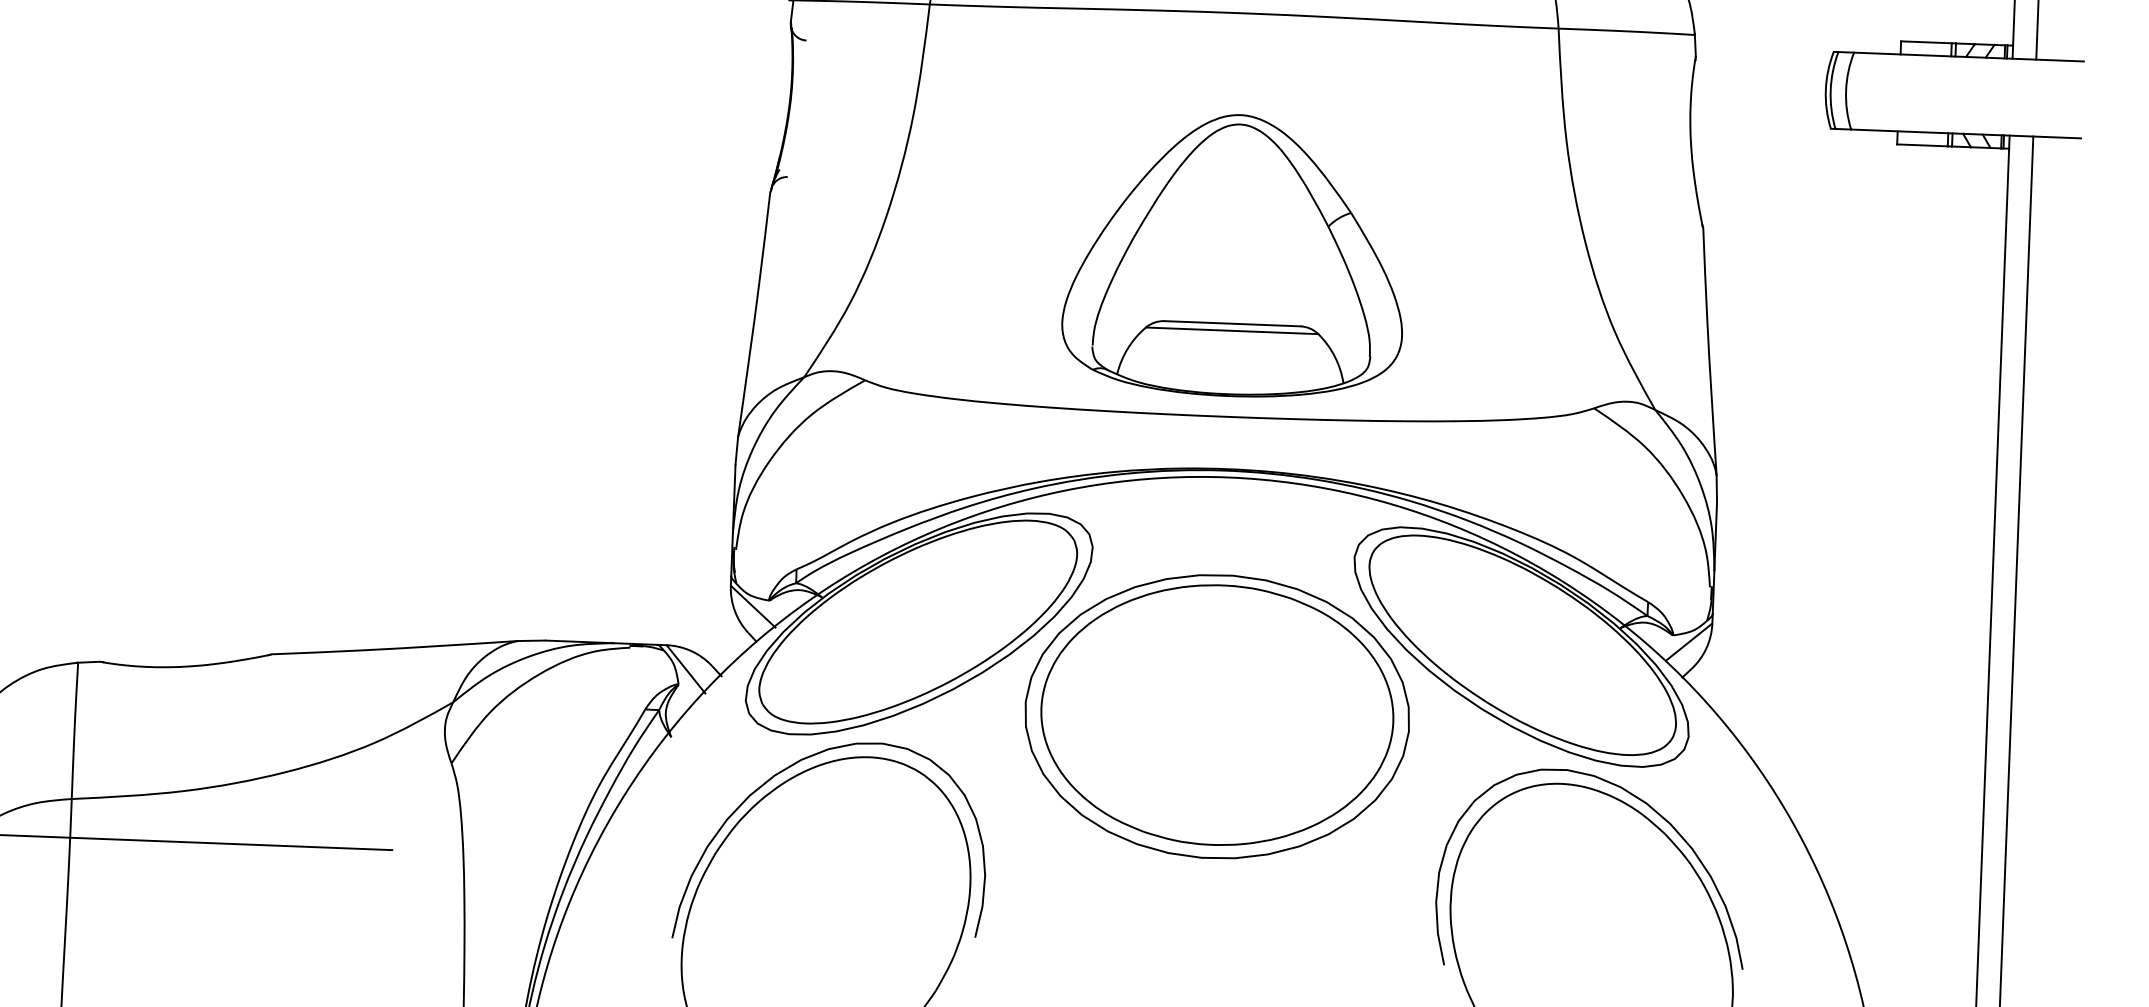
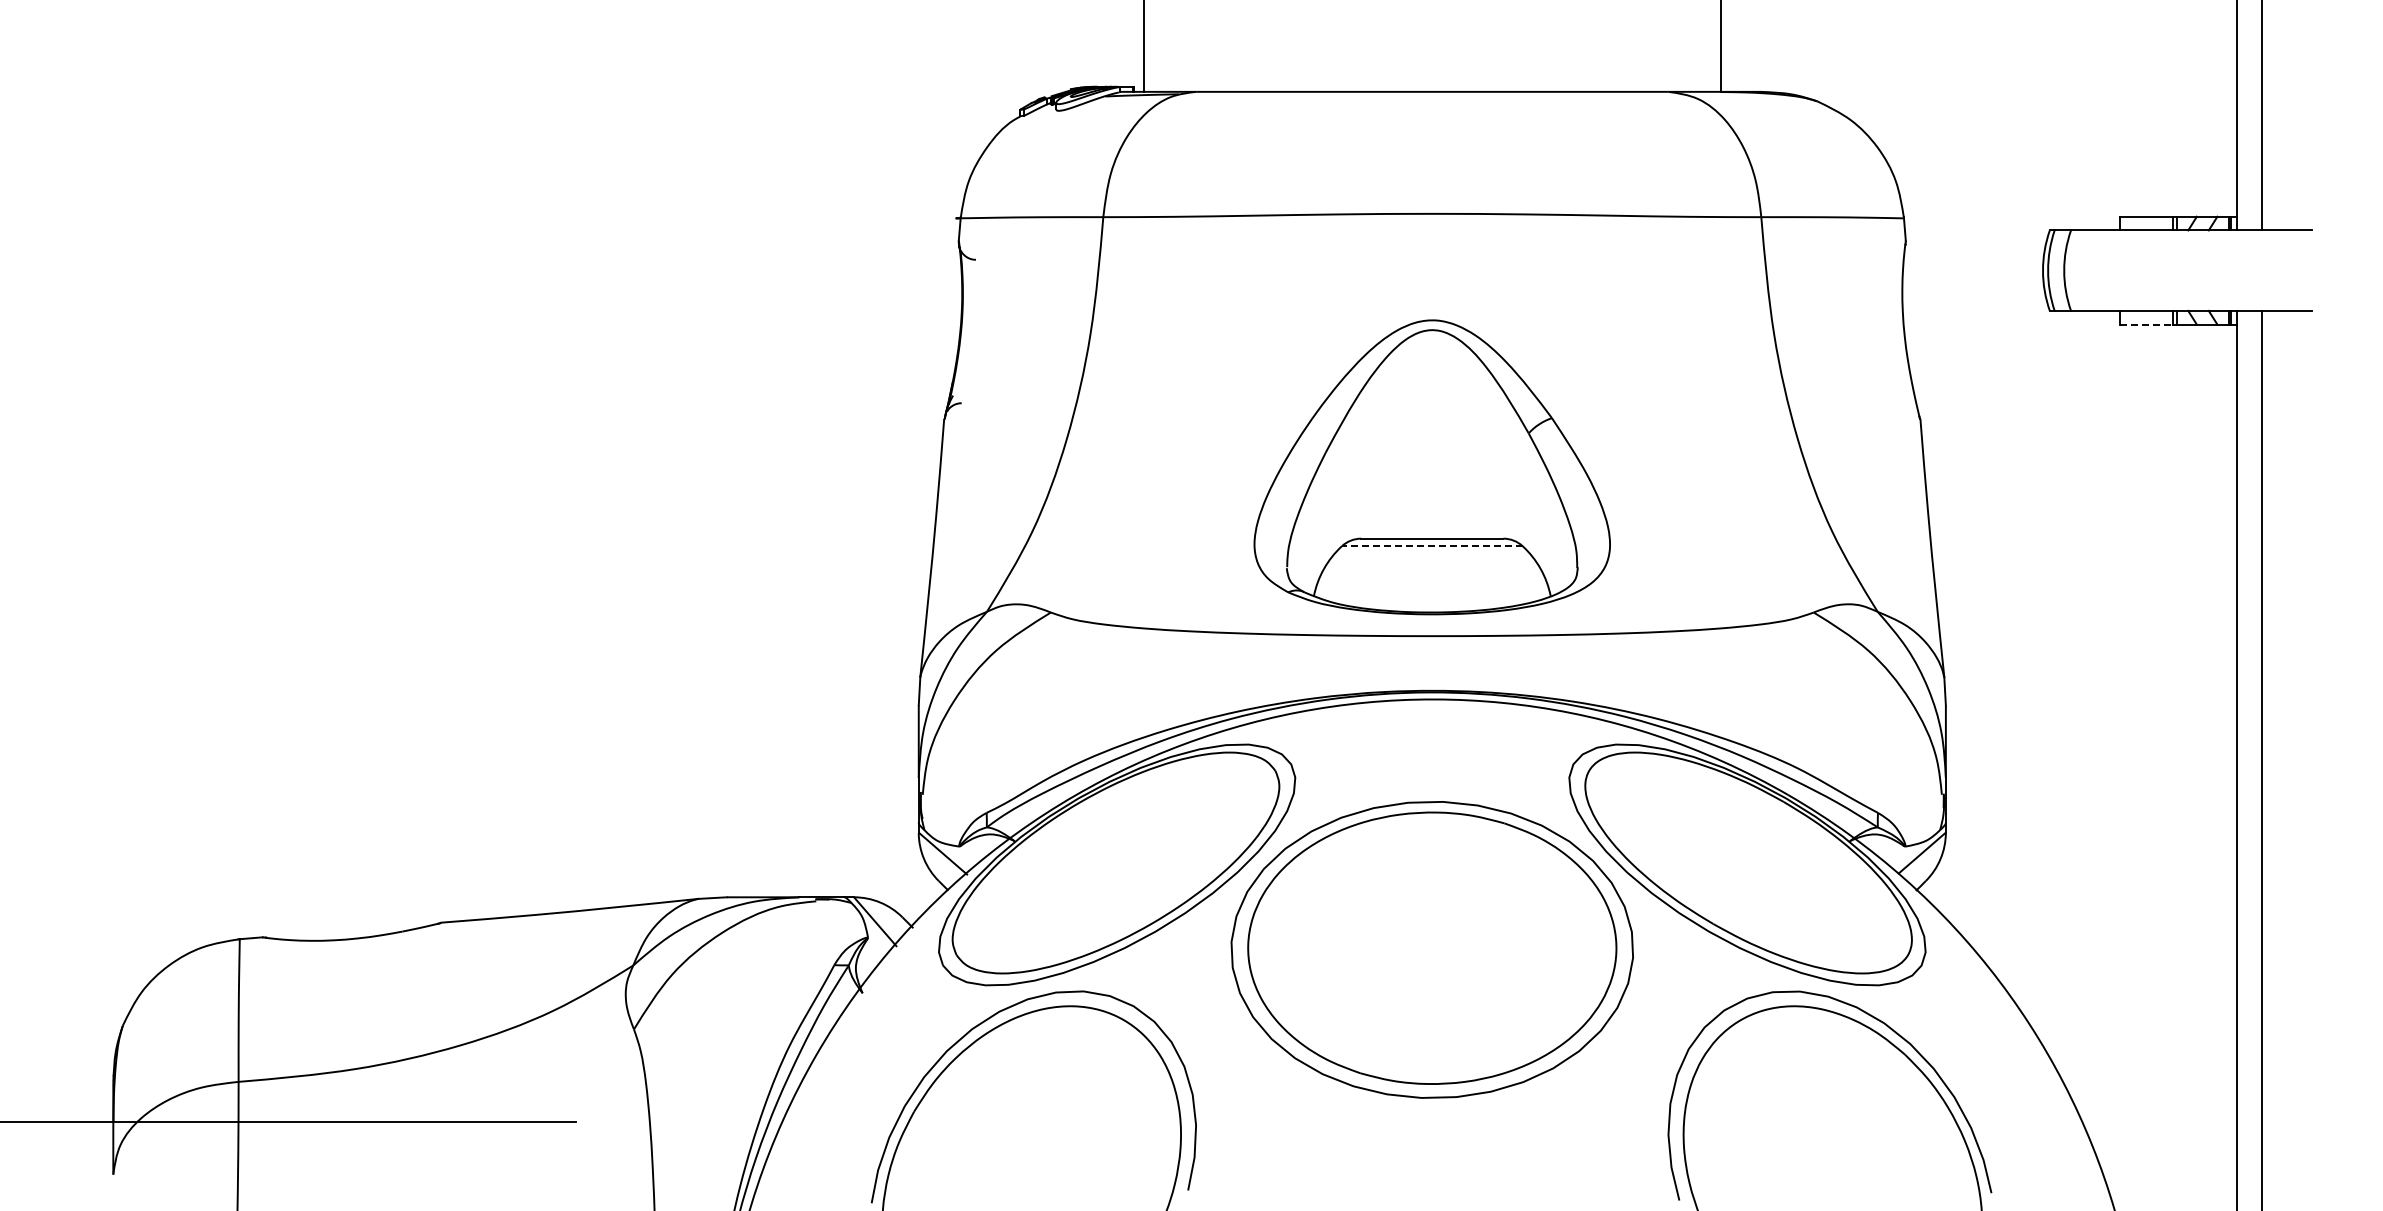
line: (1922, 145) -> (2146, 324), solid -> dashed
line: (1231, 331) -> (1431, 546), solid -> dashed

